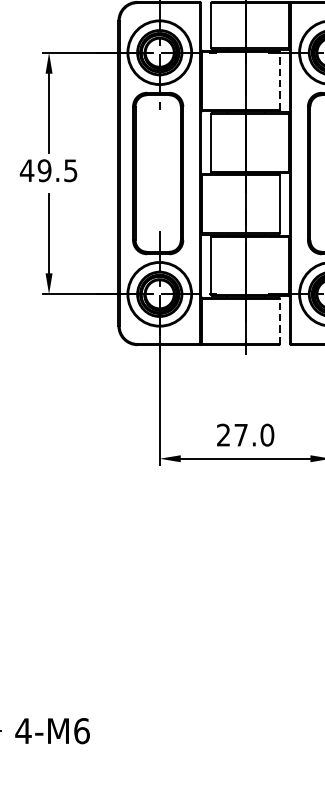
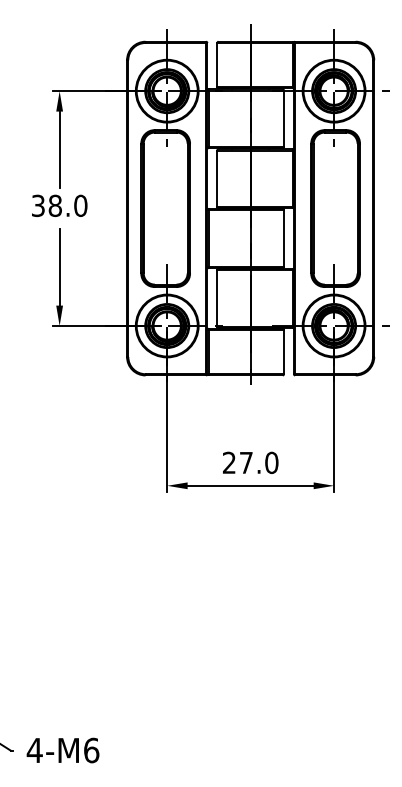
line: (280, 80) -> (284, 118), dashed -> solid
text: (48, 170) -> (59, 205), 49.5 -> 38.0
line: (280, 321) -> (284, 352), dashed -> solid

